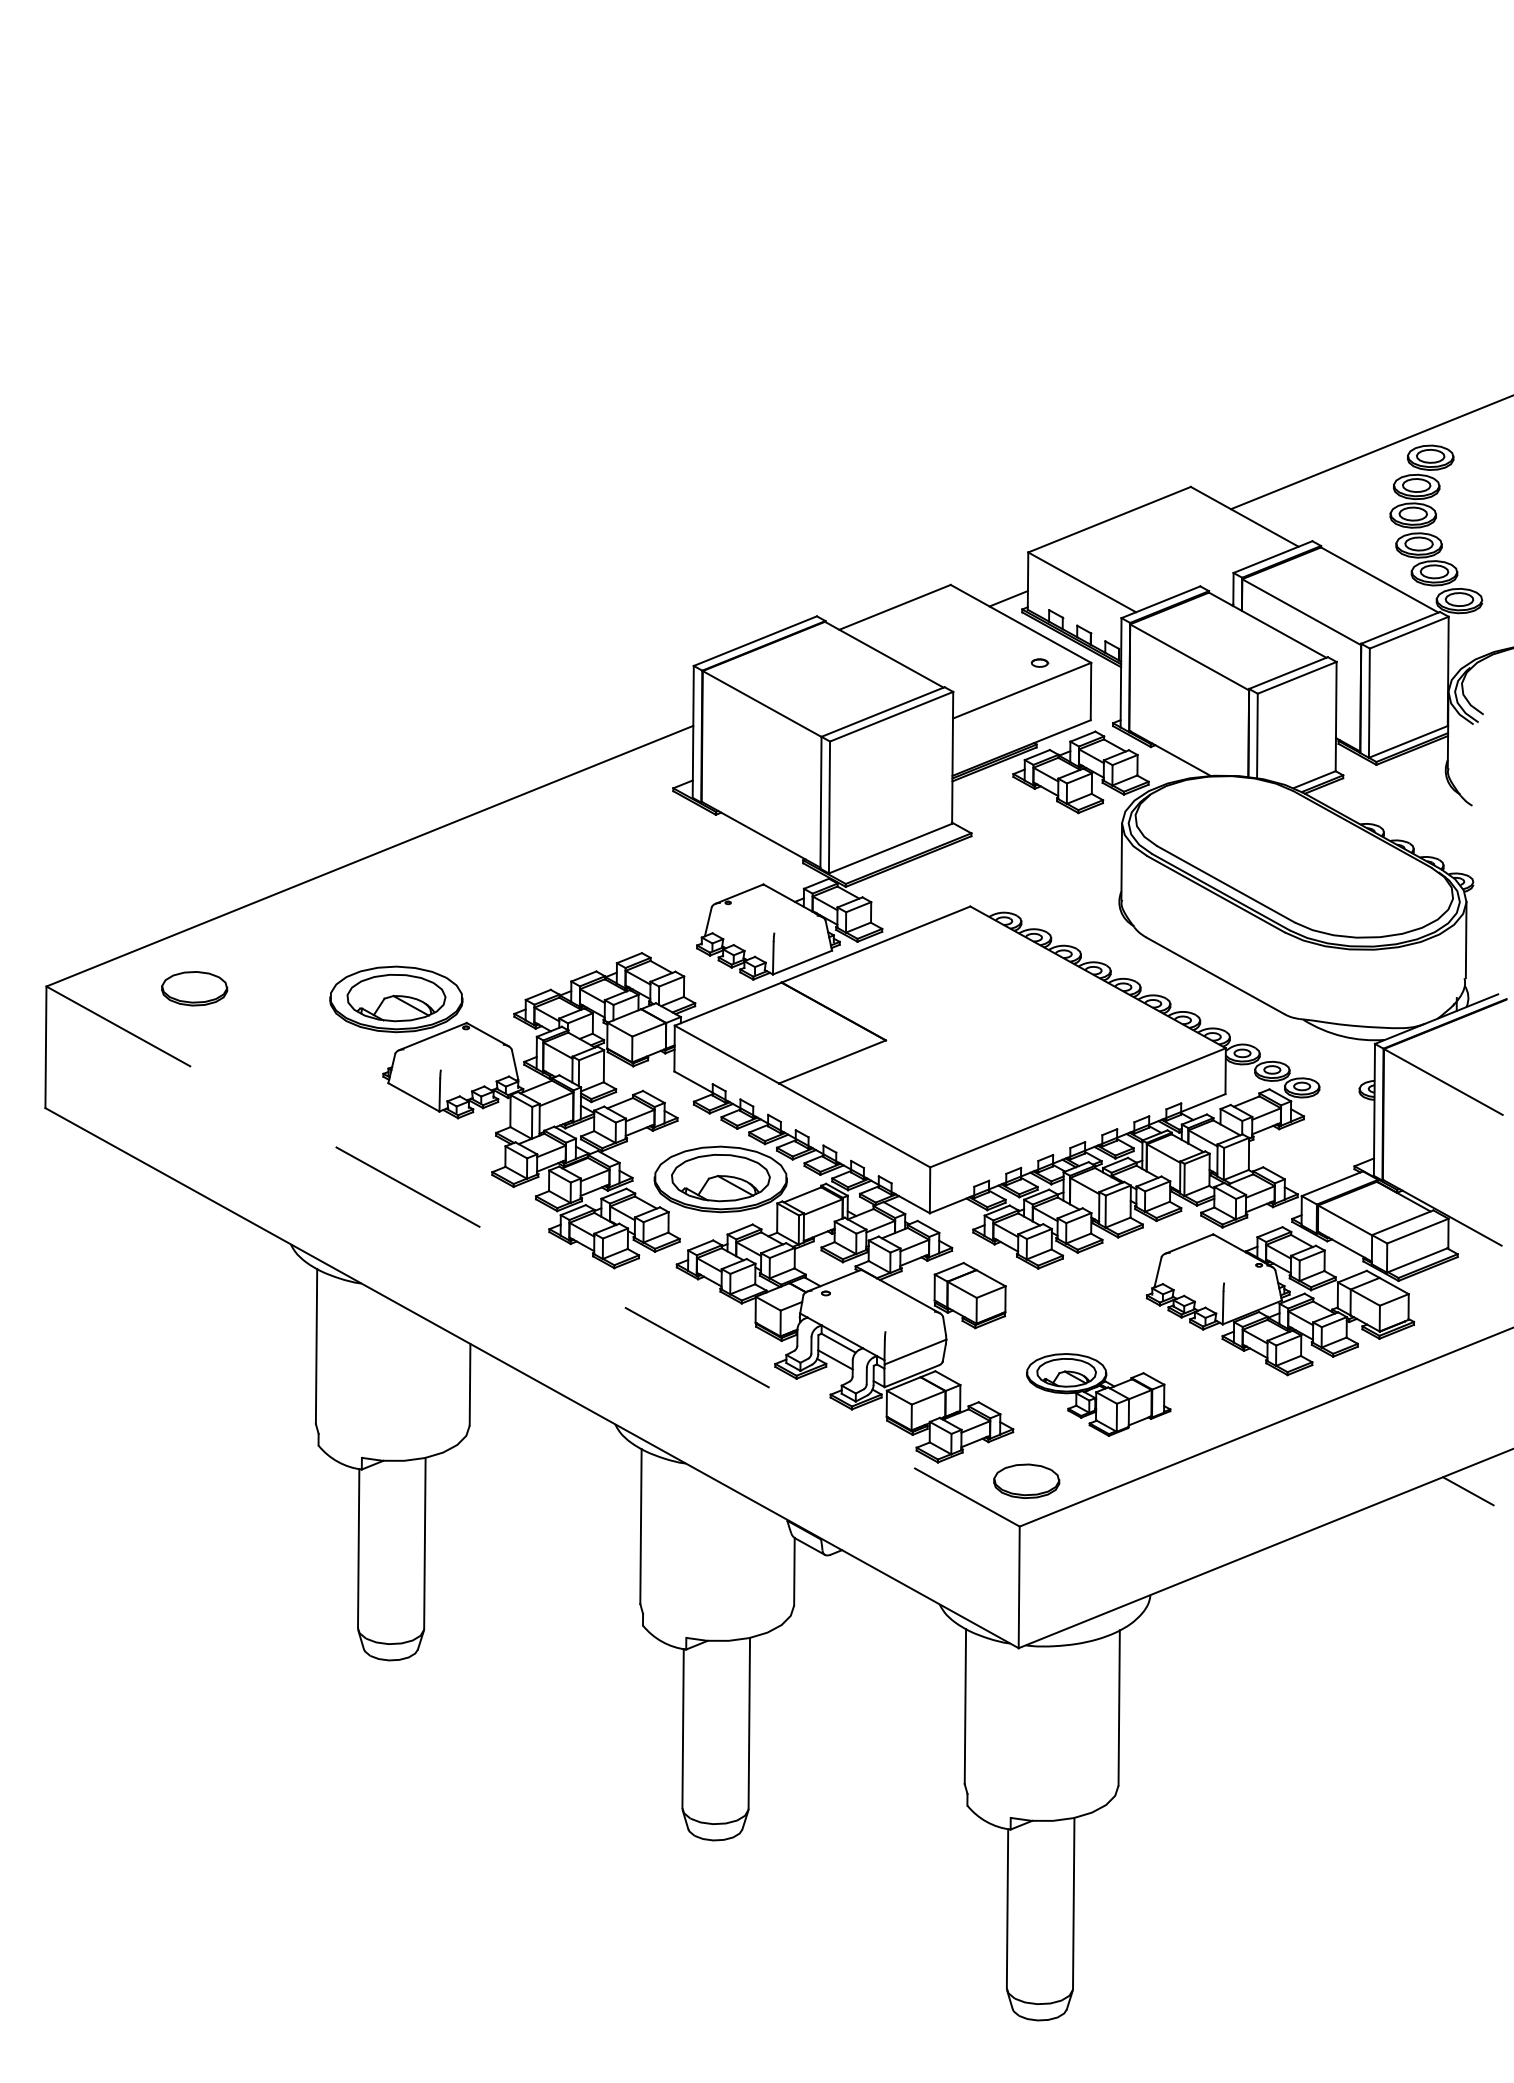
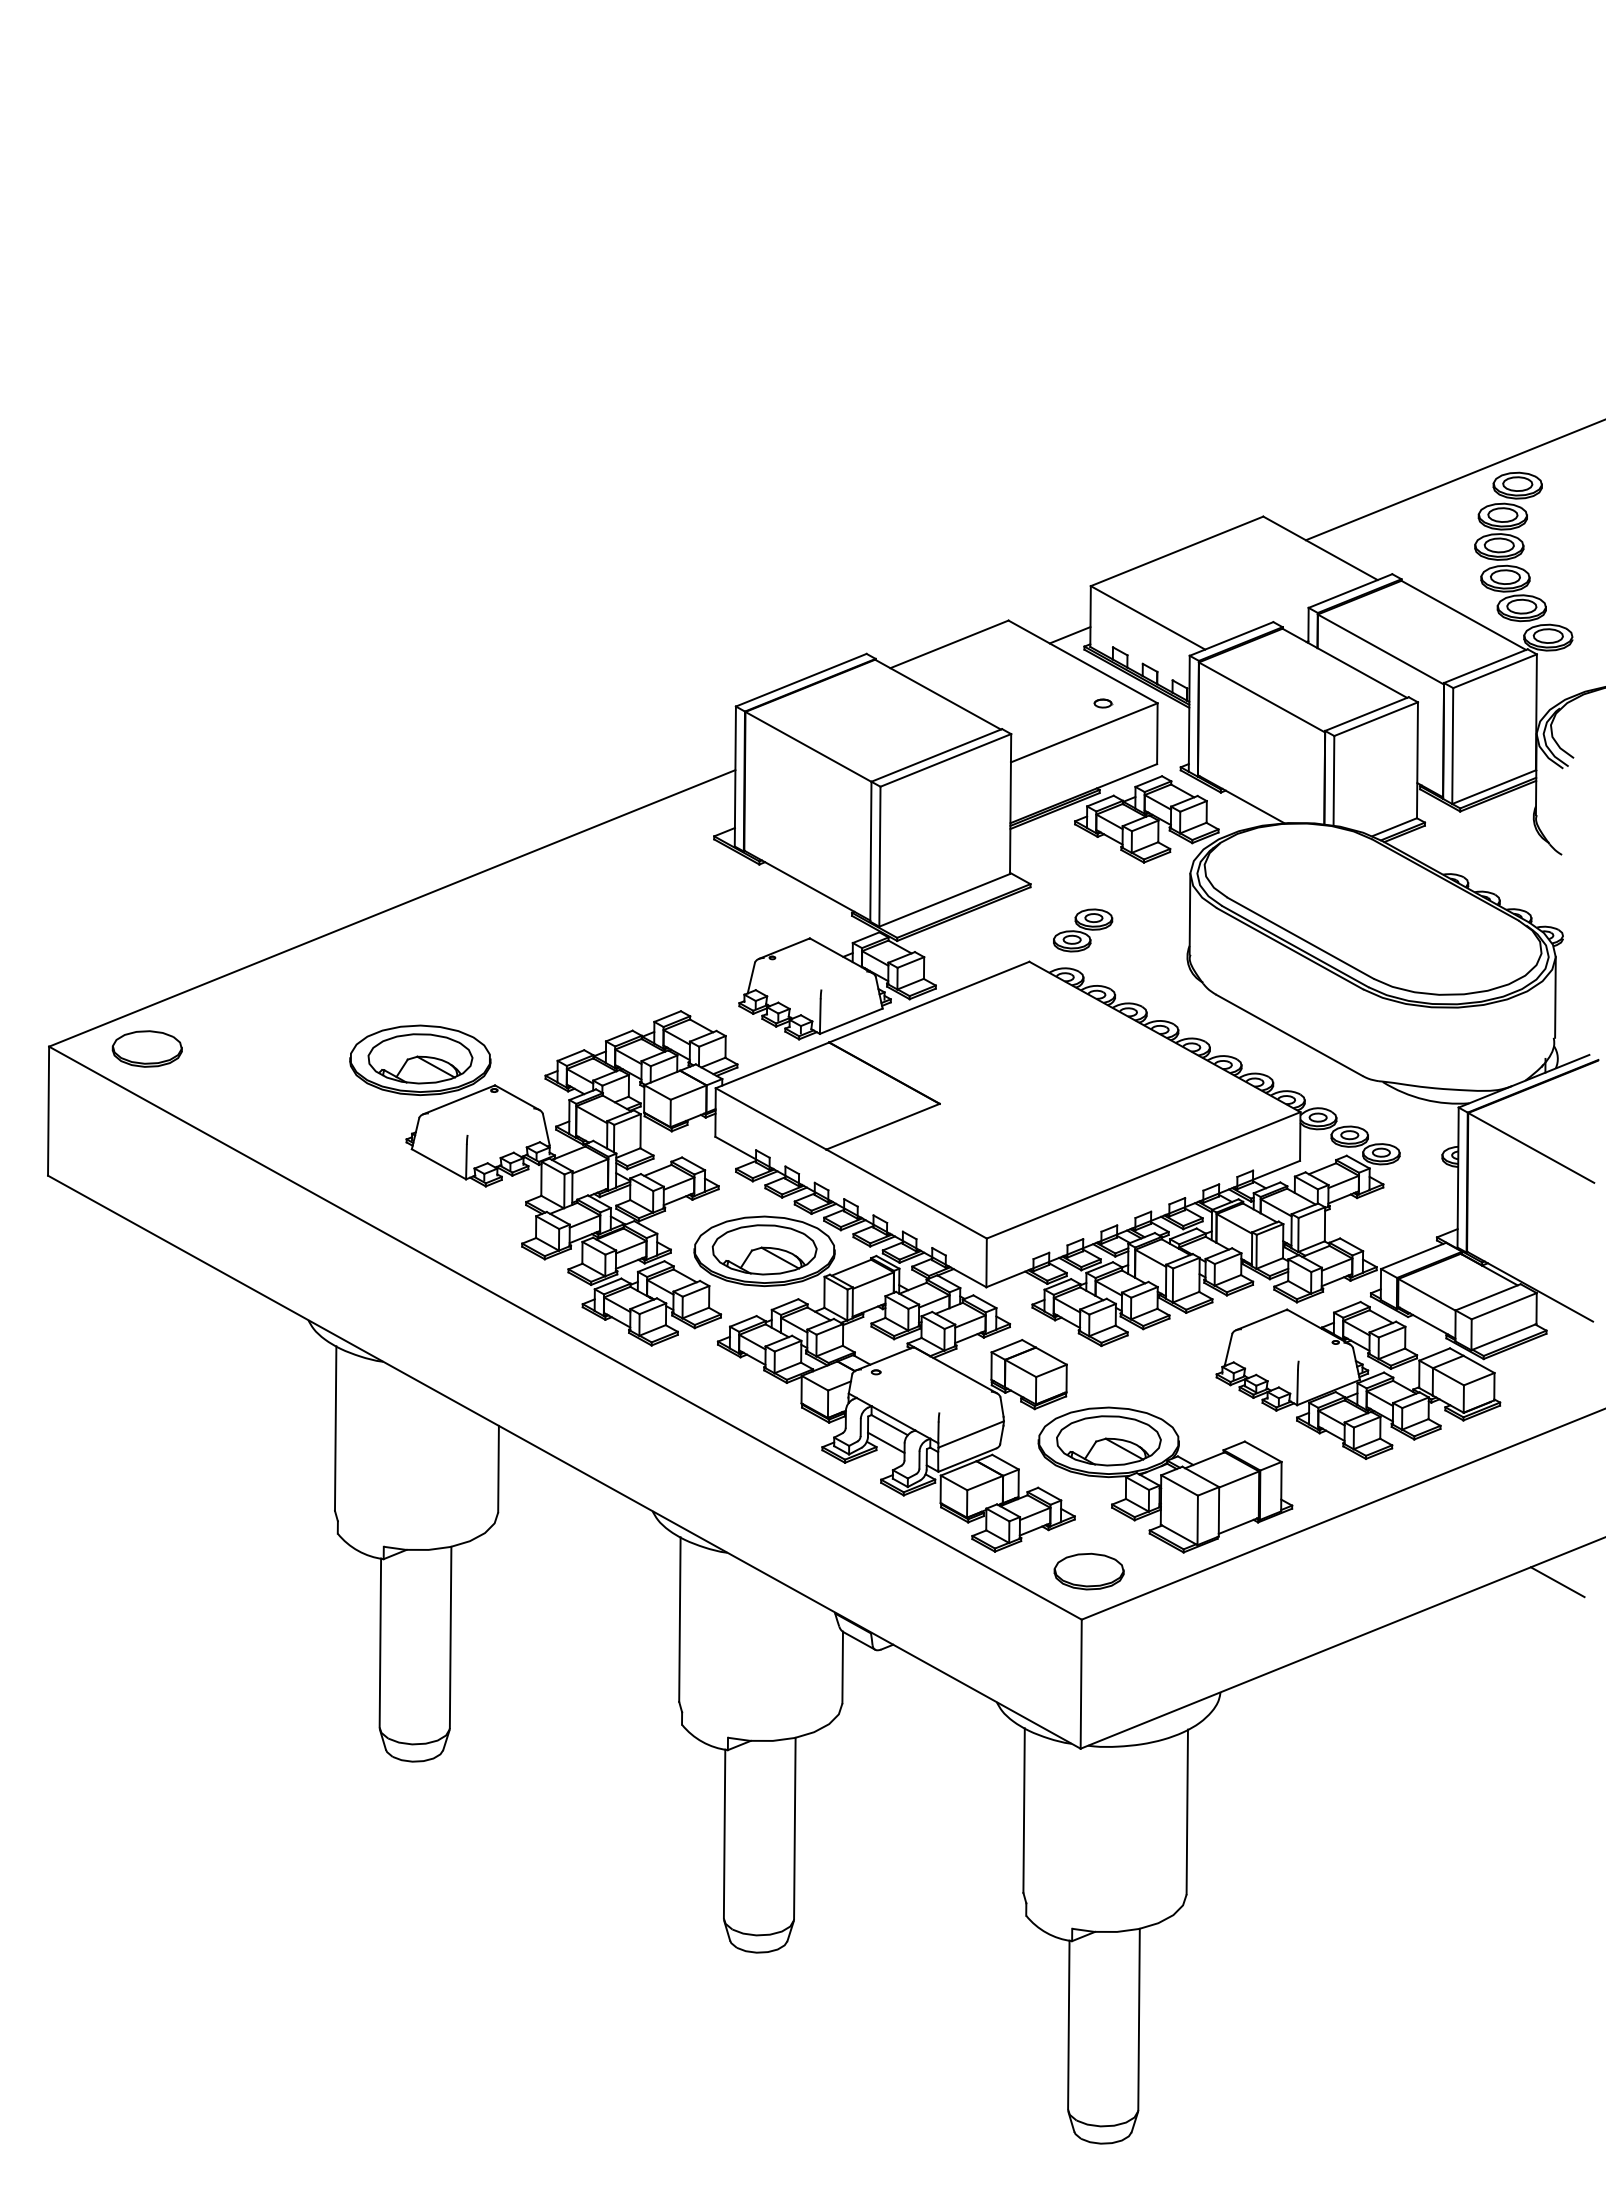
part: (1021, 877) -> (1083, 930), added
part: (193, 988) -> (146, 1048), moved
line: (533, 1256) -> (565, 1333), dashed -> solid
part: (1098, 1394) -> (1165, 1479), size x1.67

